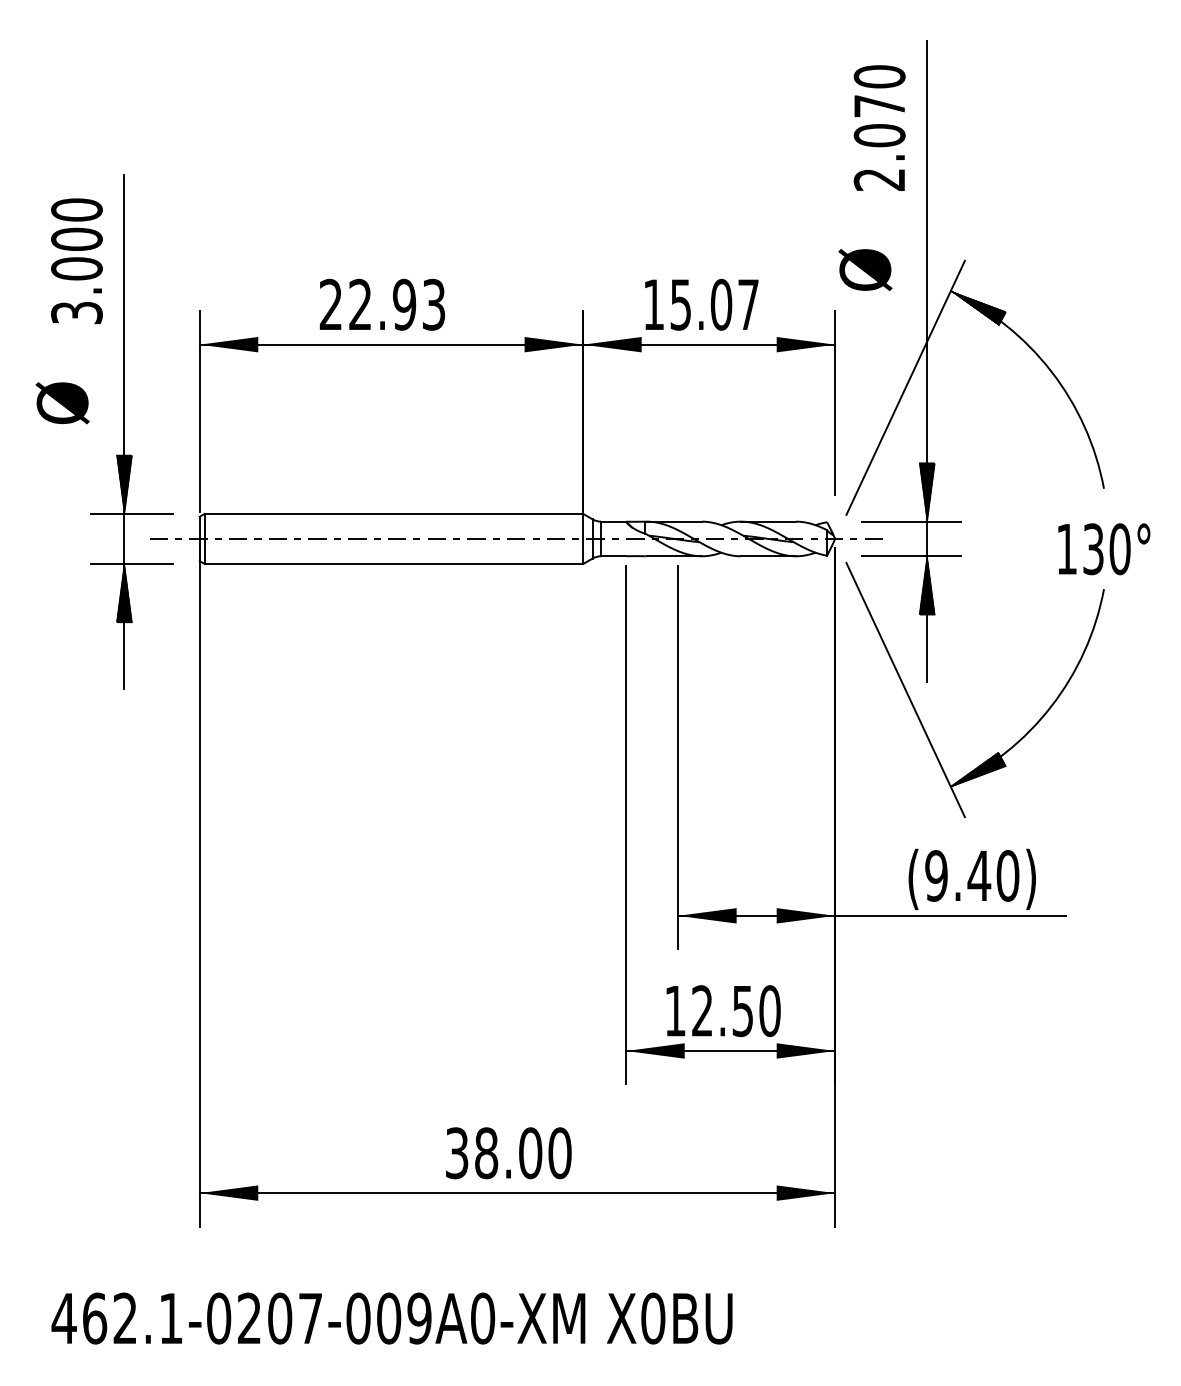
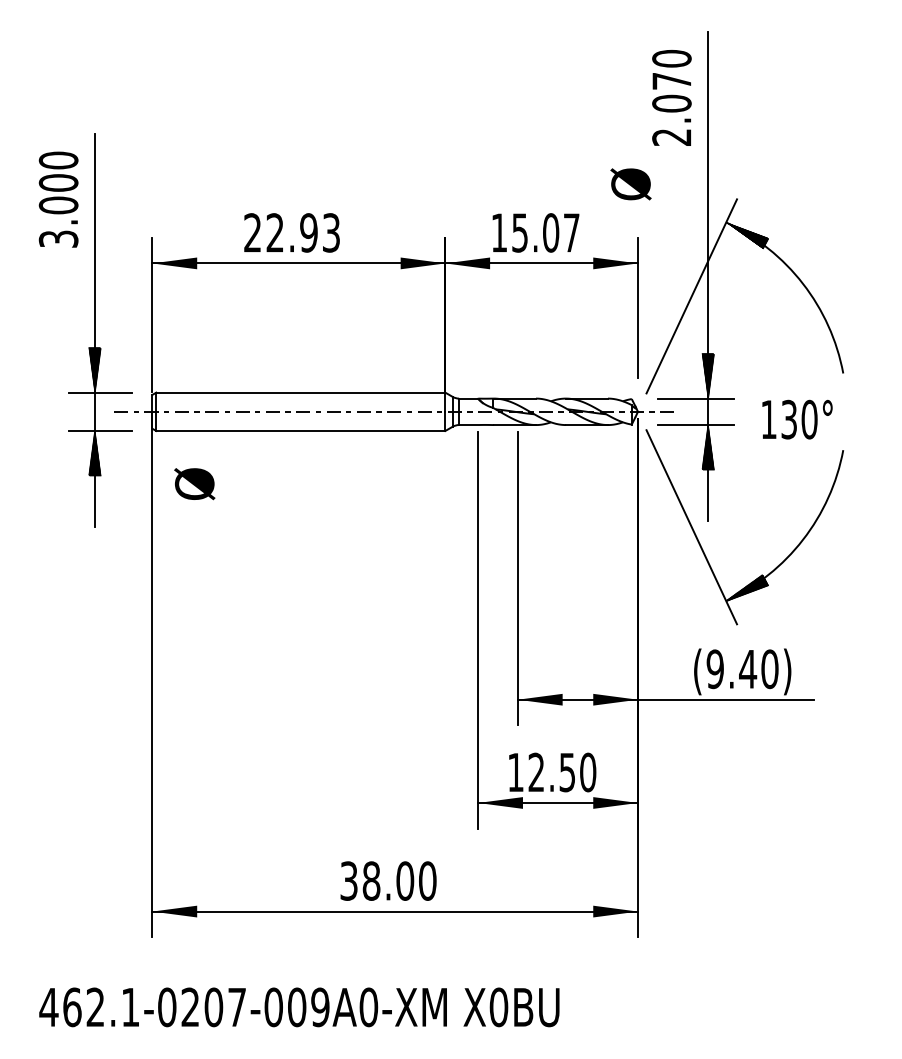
text: (864, 270) -> (630, 184), moved
text: (62, 403) -> (194, 484), moved
text: (1104, 549) -> (797, 419), moved

